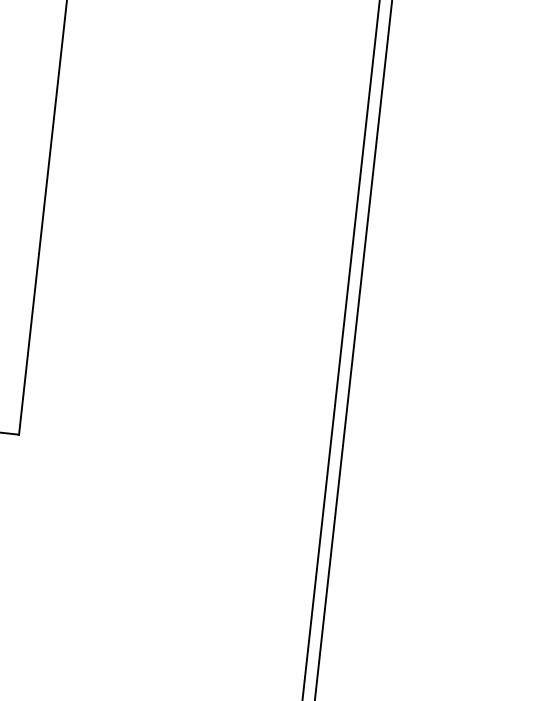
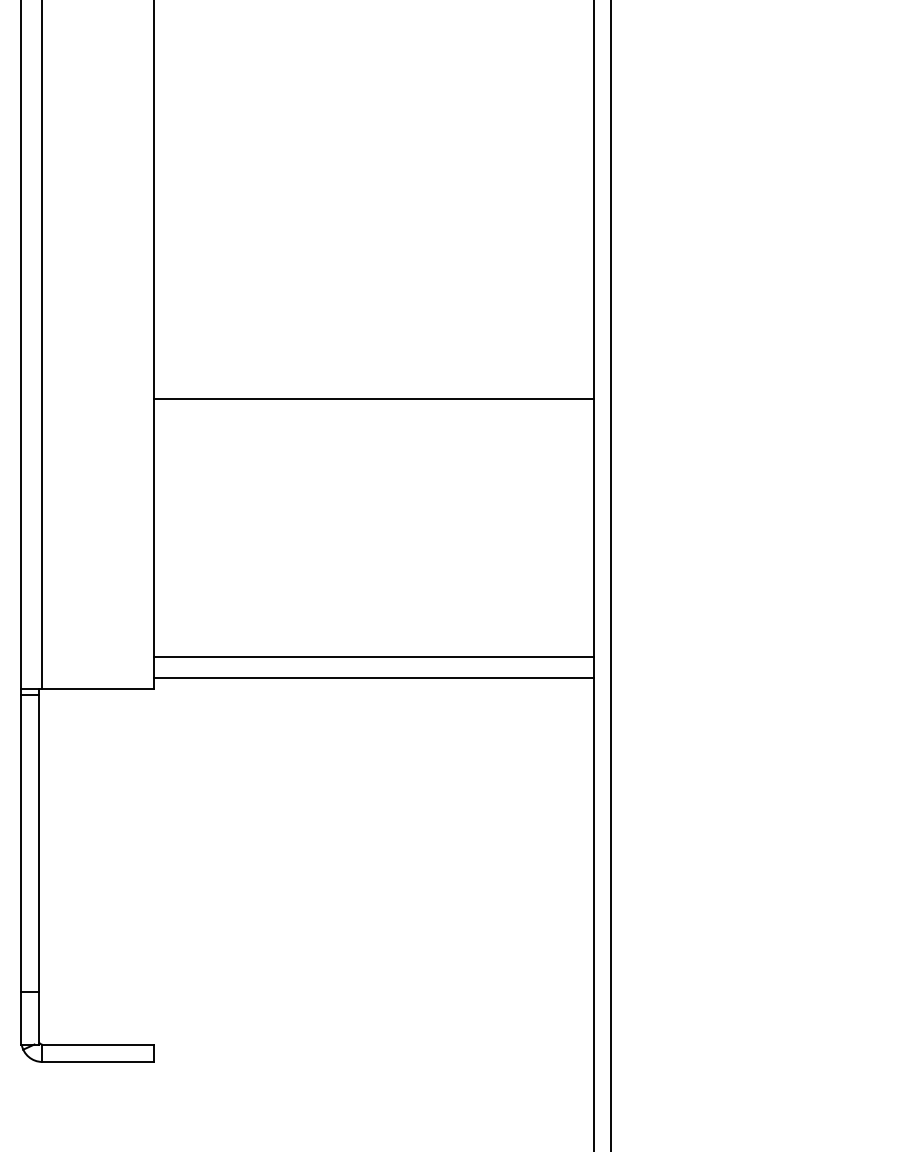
line: (195, 247) -> (373, 398), added
line: (175, 429) -> (373, 657), added
line: (174, 444) -> (373, 678), added

